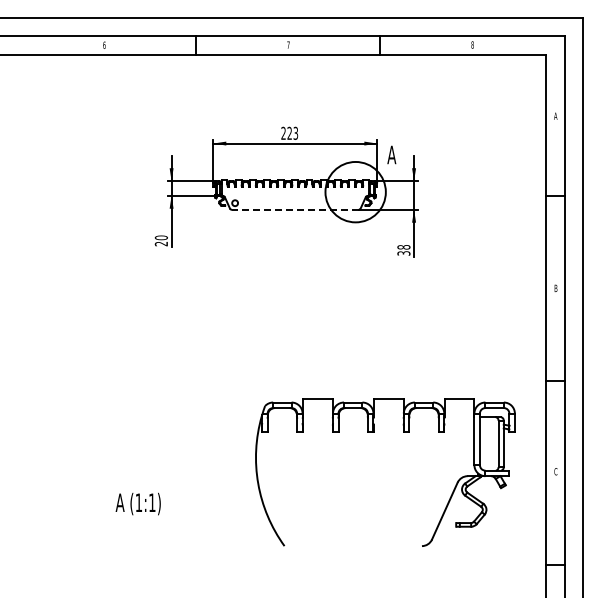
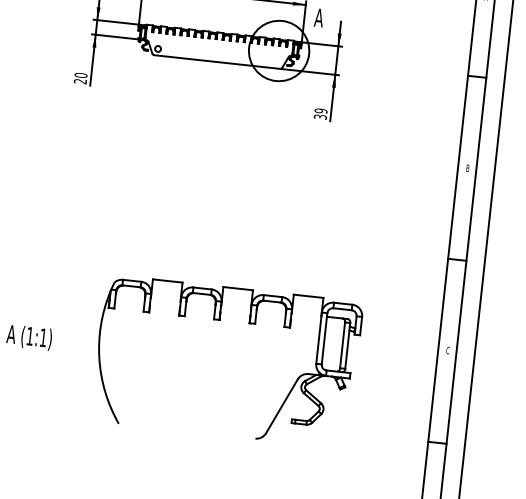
line: (294, 209) -> (216, 61), dashed -> solid
text: (403, 247) -> (320, 111), 38 -> 39
part: (374, 432) -> (220, 320), moved

